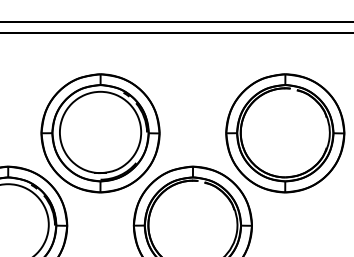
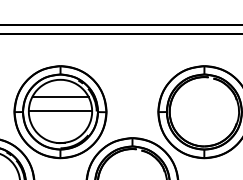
line: (100, 114) -> (60, 97), added
line: (99, 132) -> (59, 111), added

